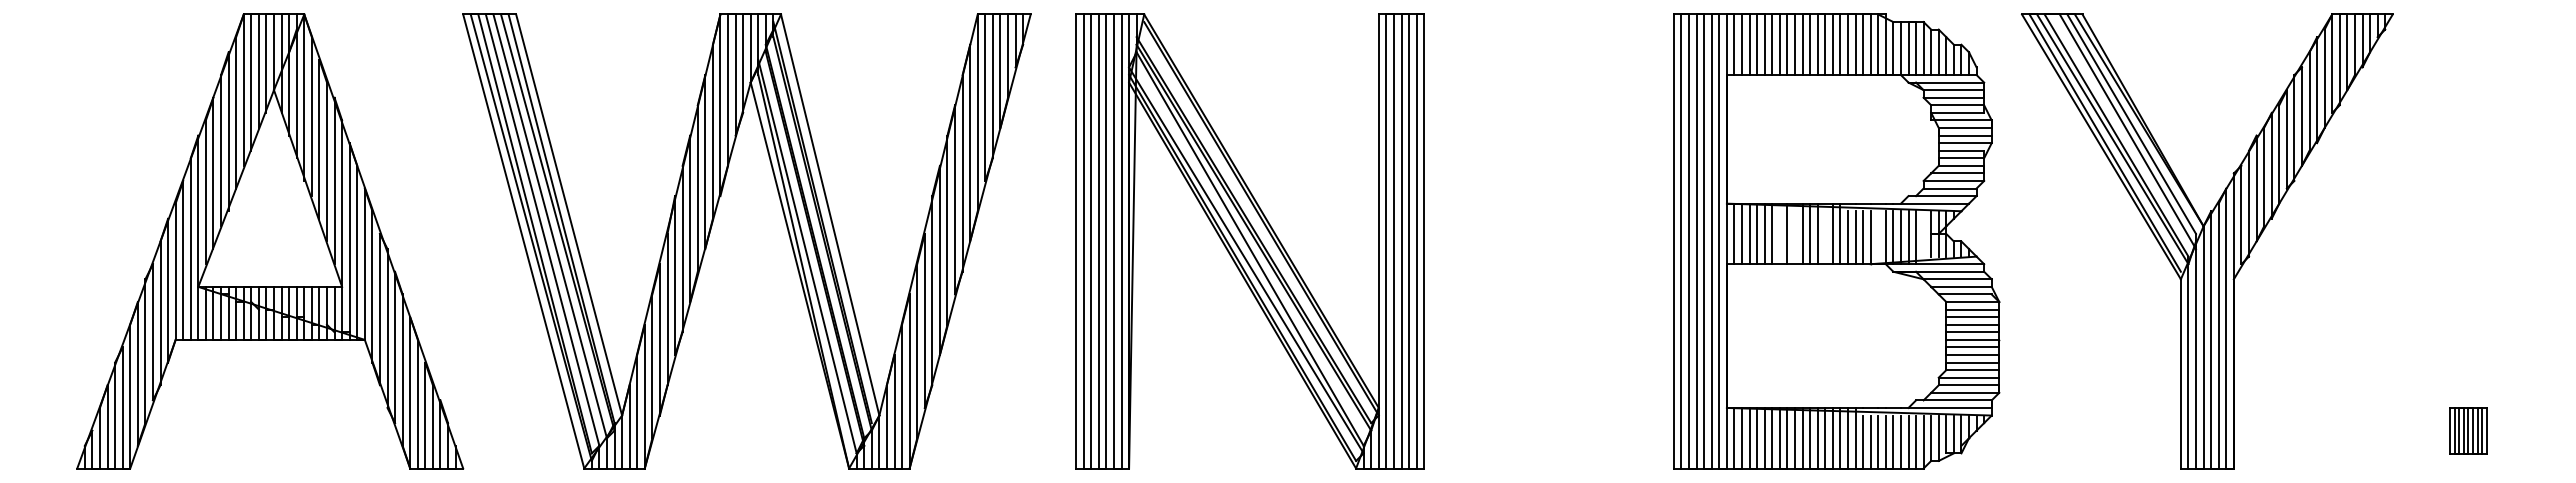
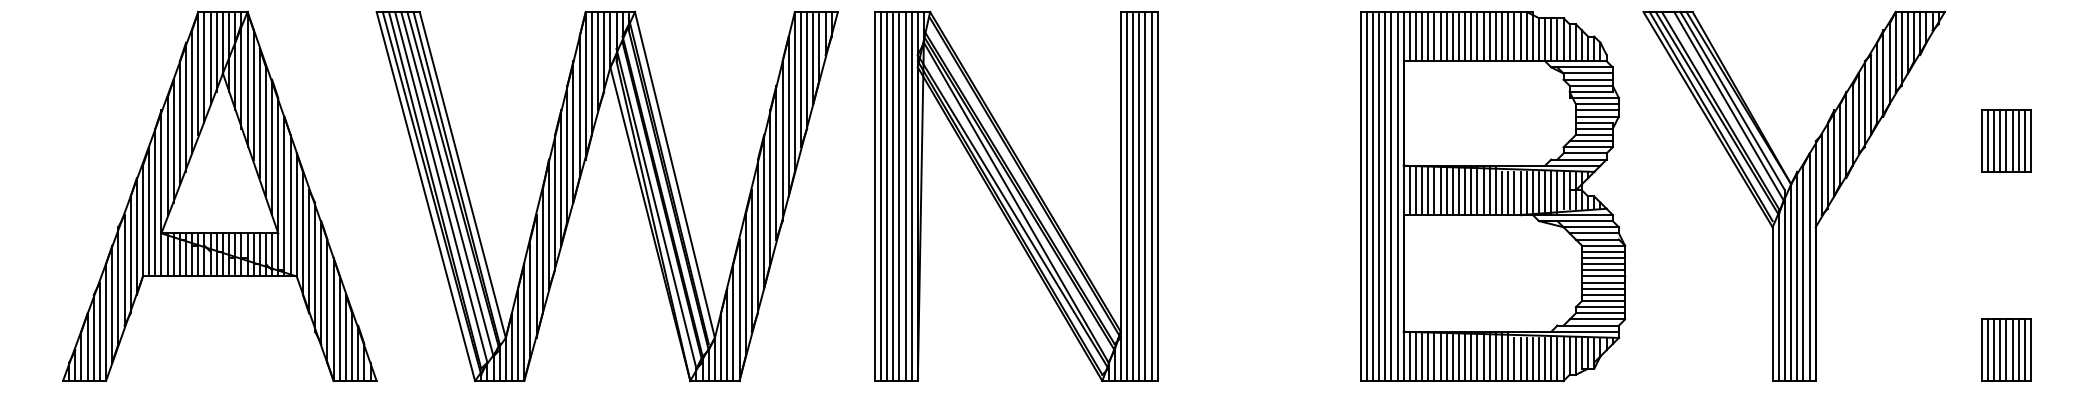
part: (2468, 173) -> (2006, 141), added
line: (1779, 233) -> (1446, 189), added
line: (1794, 233) -> (1458, 189), added
line: (1825, 233) -> (1483, 189), added
line: (1923, 233) -> (1563, 189), added
line: (1878, 237) -> (1526, 193), added
part: (2468, 430) -> (2006, 350), size x1.67

